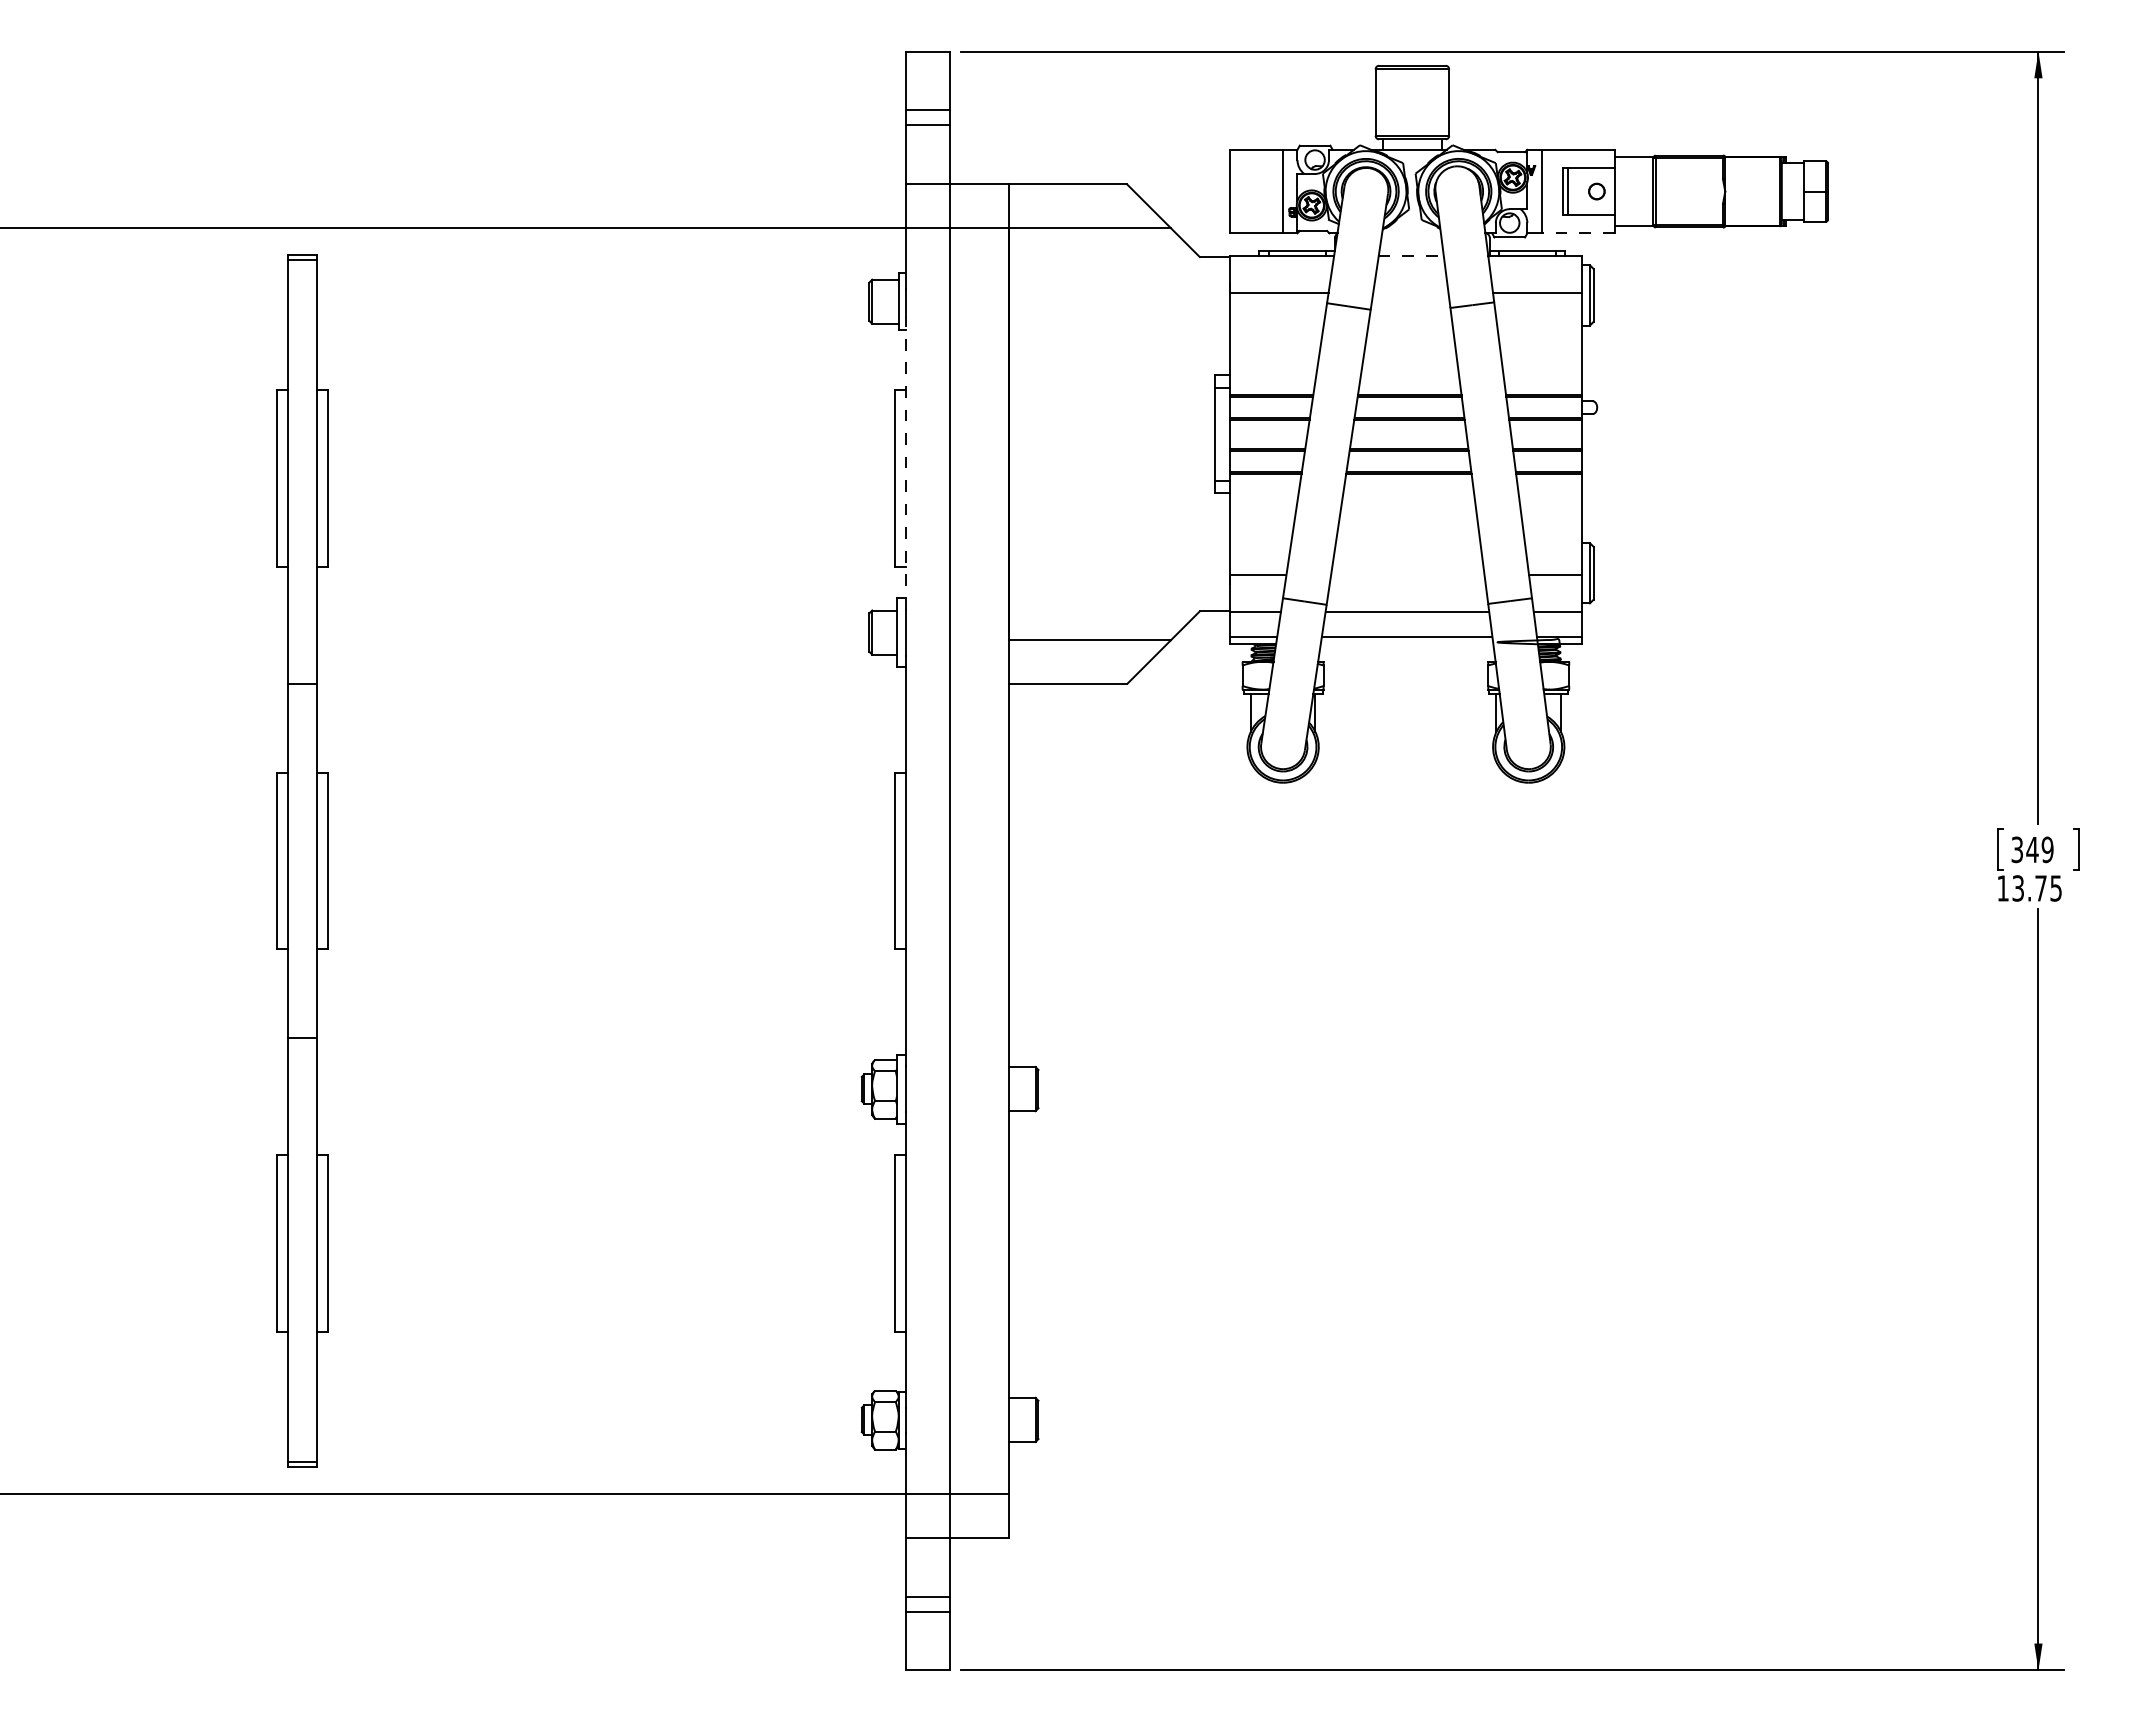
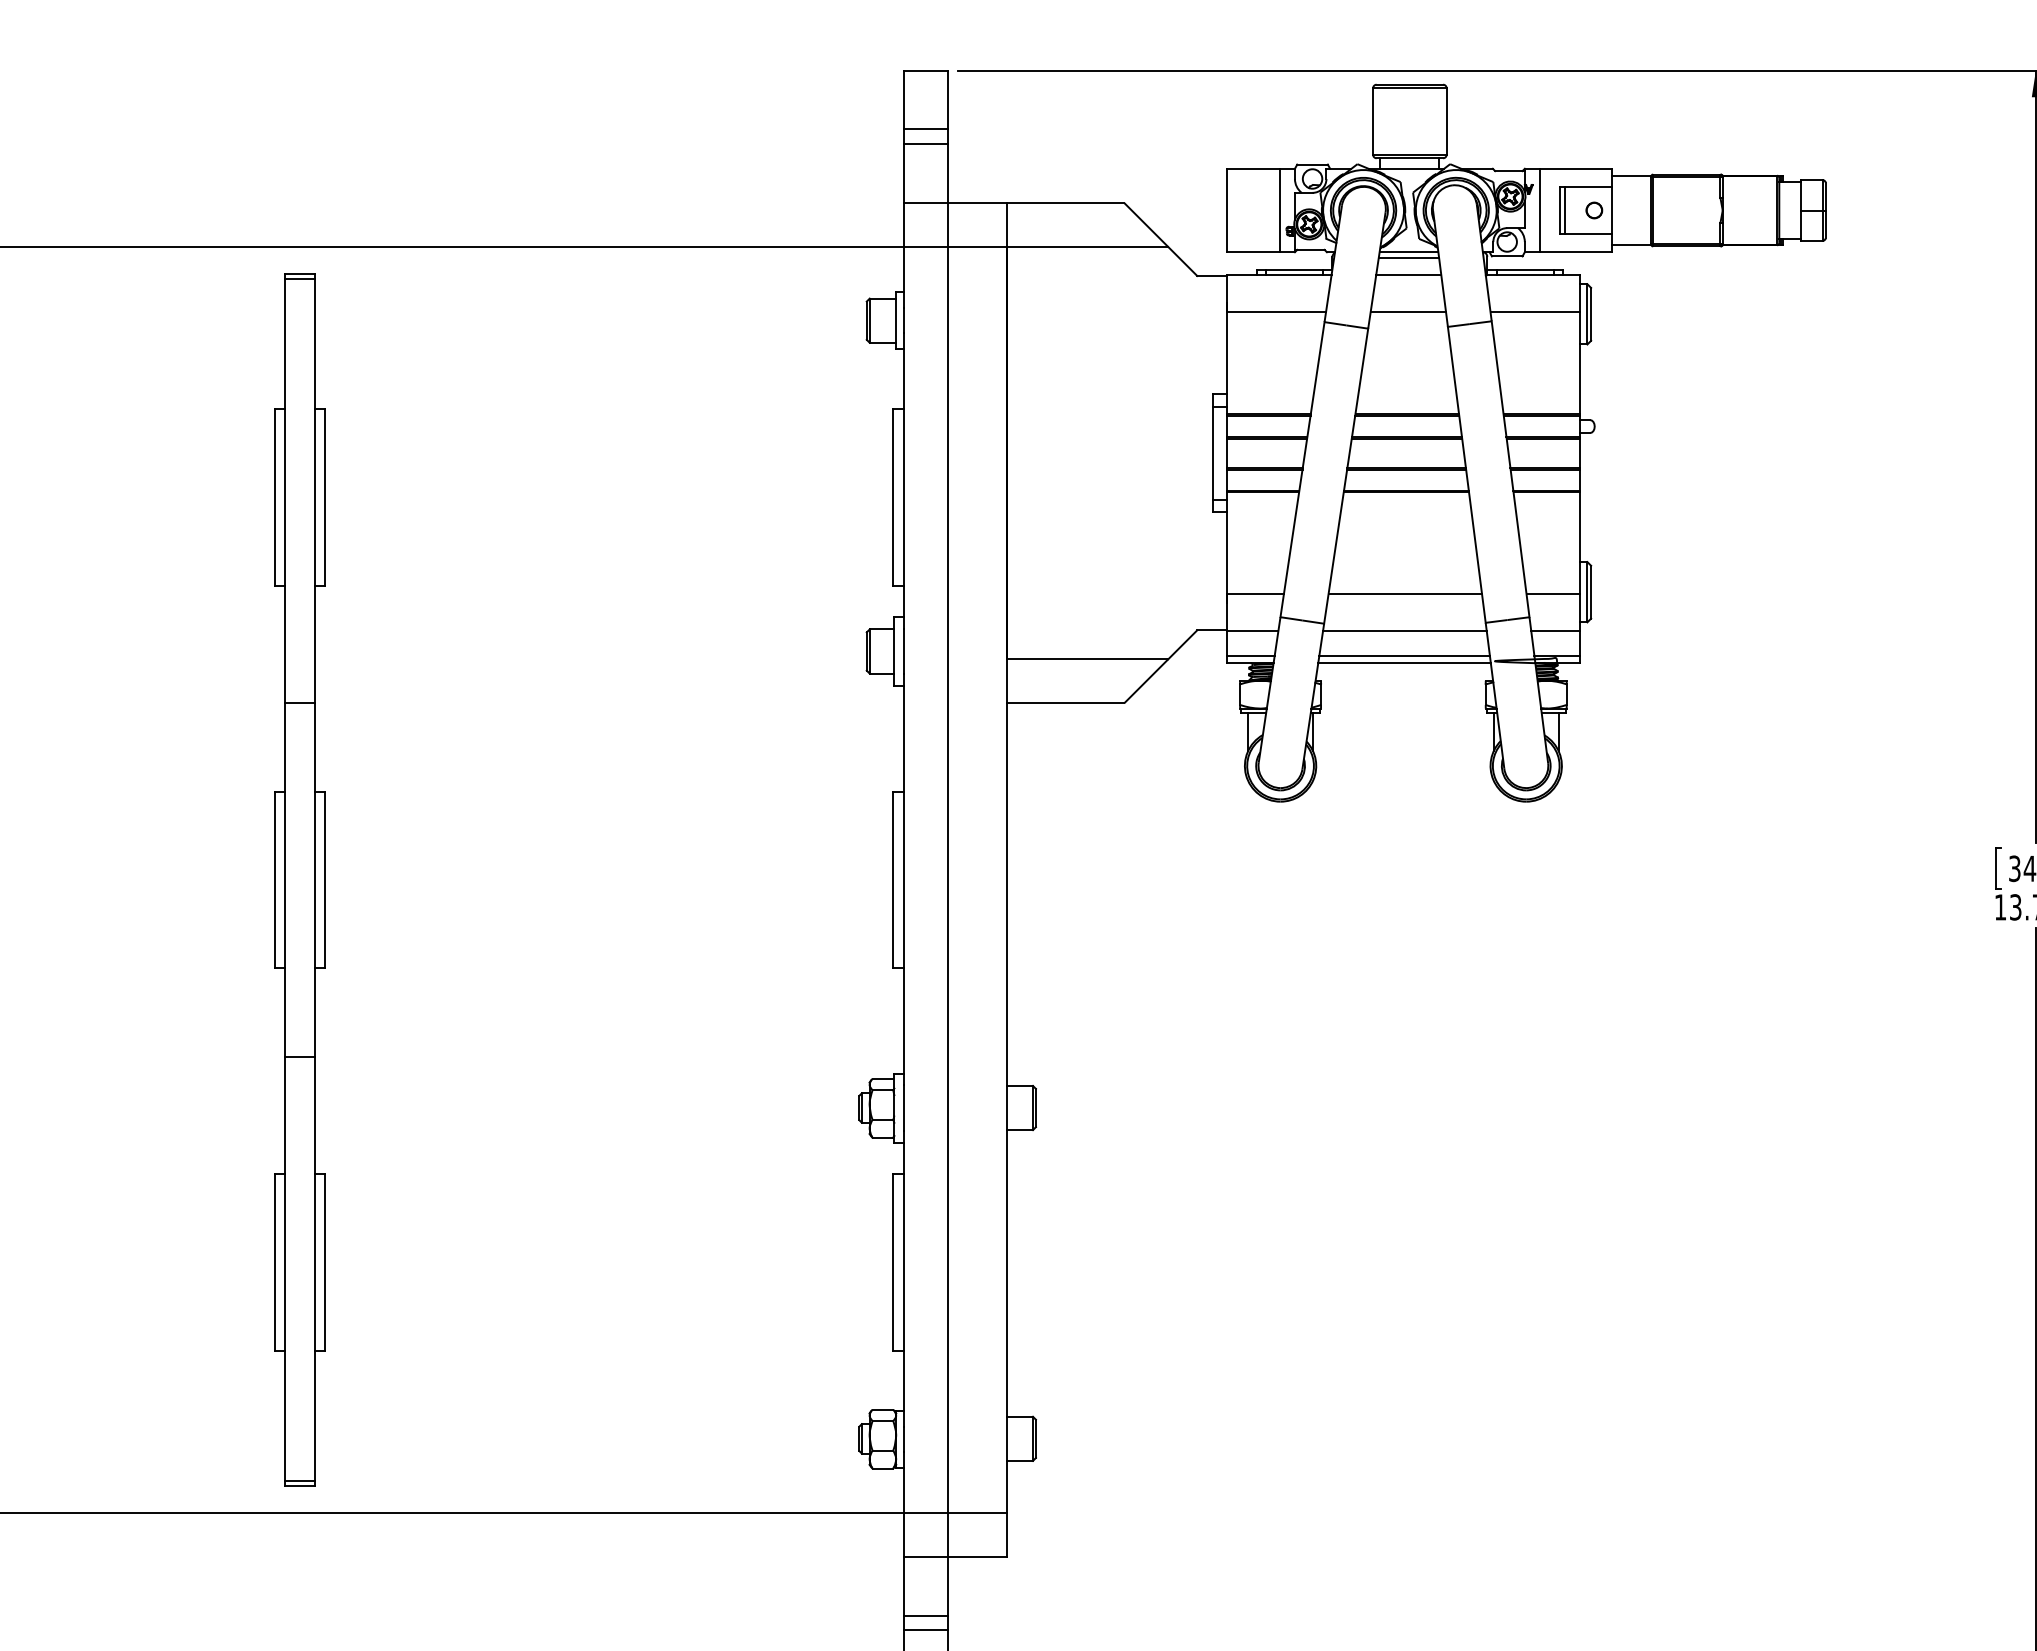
line: (1411, 233) -> (1408, 252), added
line: (1577, 233) -> (1574, 252), dashed -> solid
line: (1411, 238) -> (1408, 257), added
line: (1411, 256) -> (1408, 275), dashed -> solid
line: (1410, 293) -> (1407, 312), added
line: (906, 462) -> (903, 481), dashed -> solid
line: (1407, 575) -> (1404, 594), added
line: (1406, 643) -> (1403, 662), added

